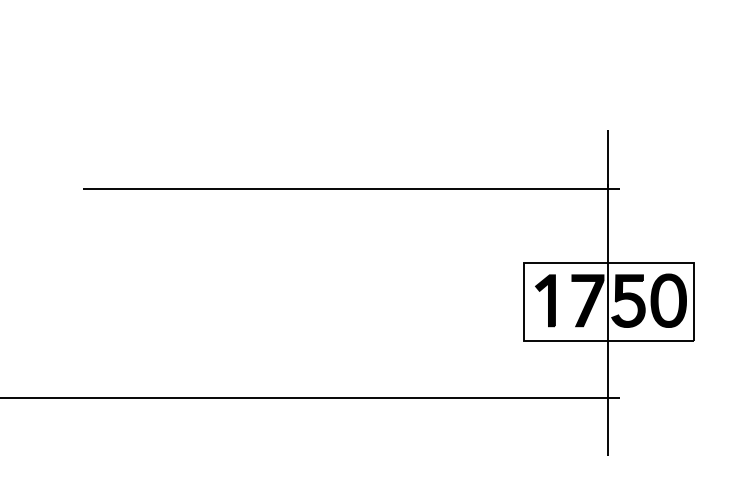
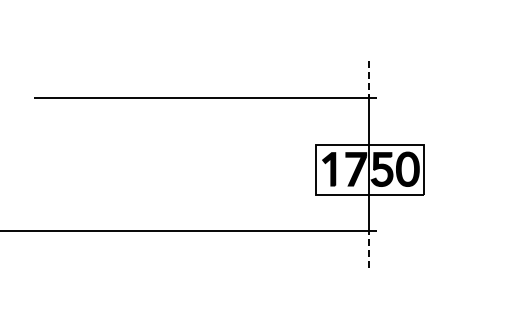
line: (608, 159) -> (369, 79), solid -> dashed
line: (608, 426) -> (369, 249), solid -> dashed

